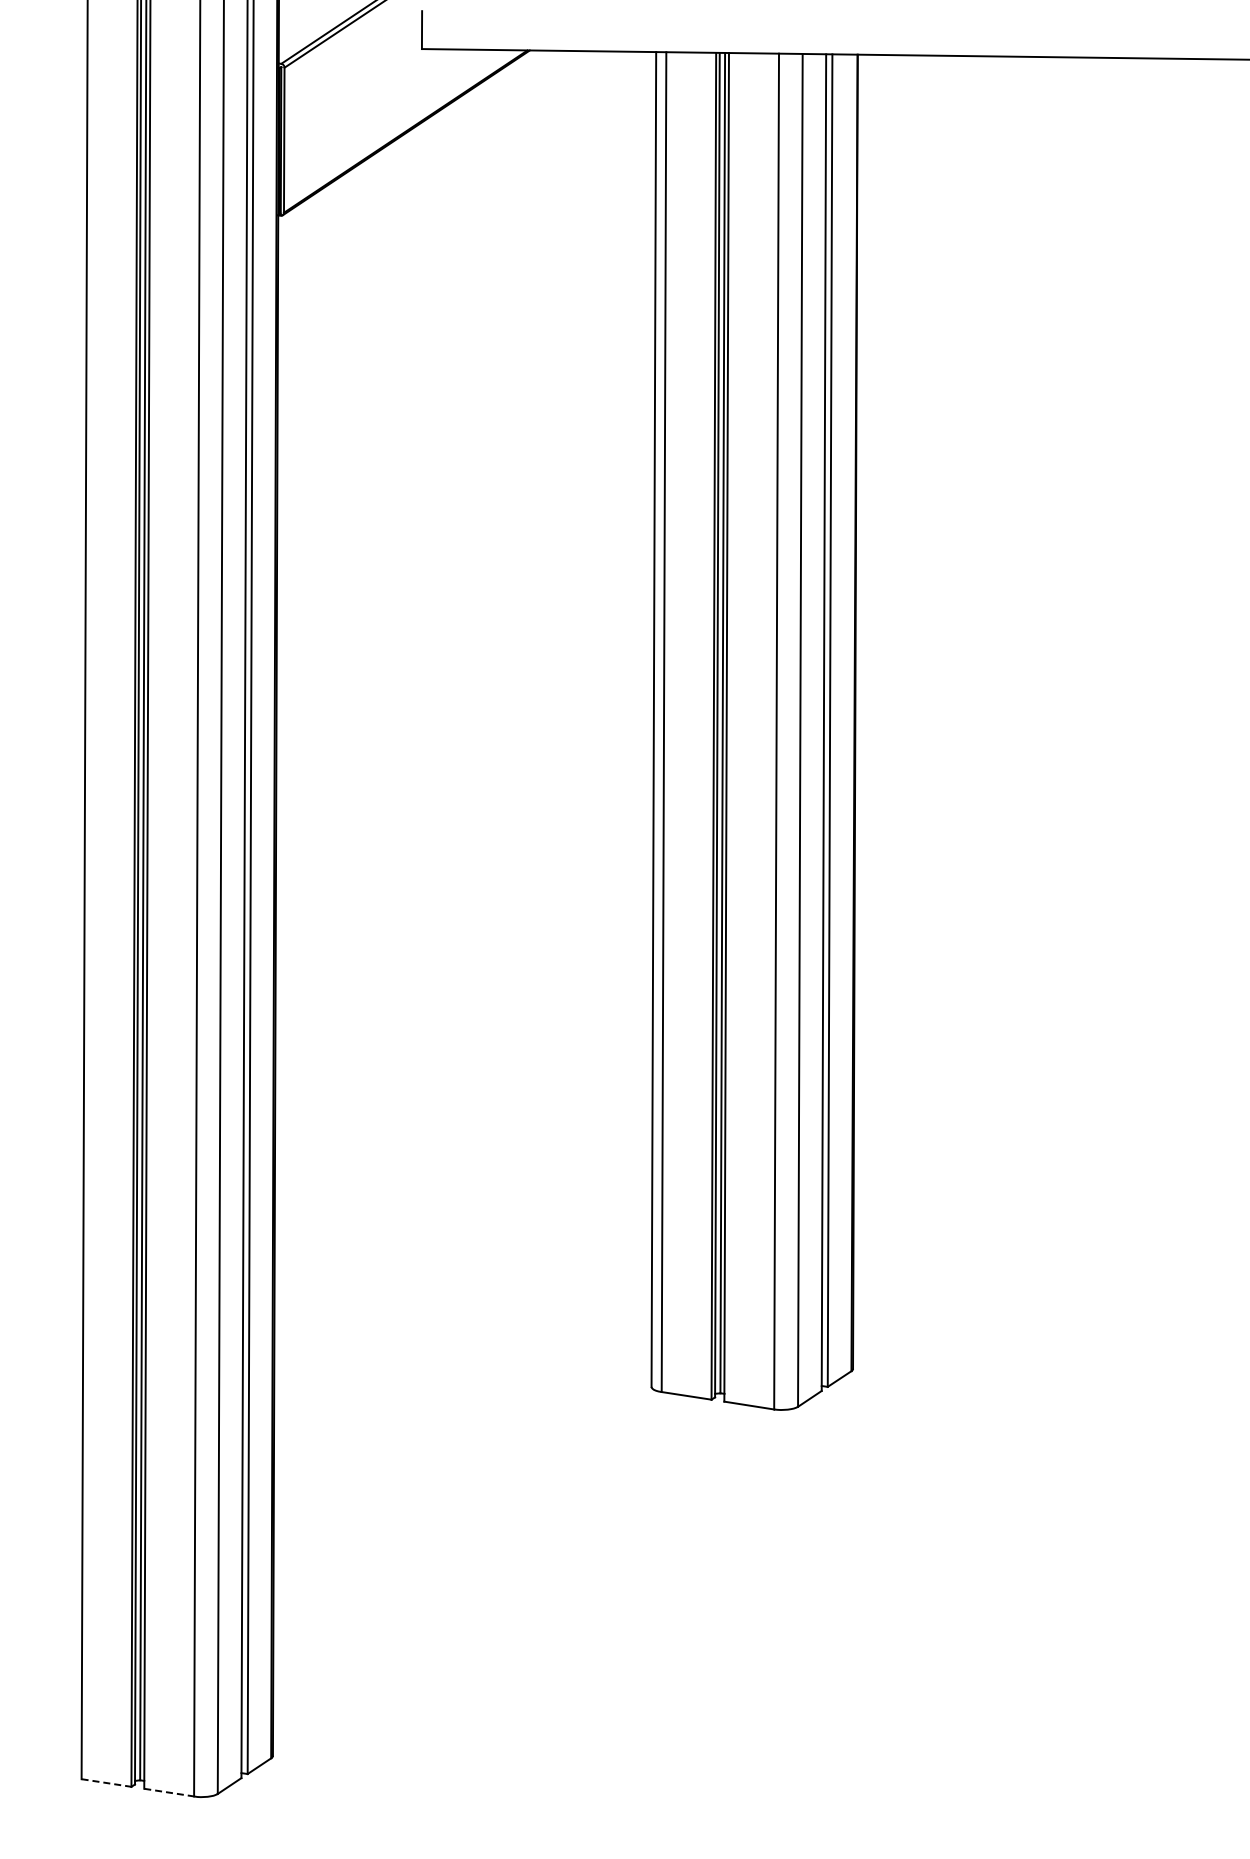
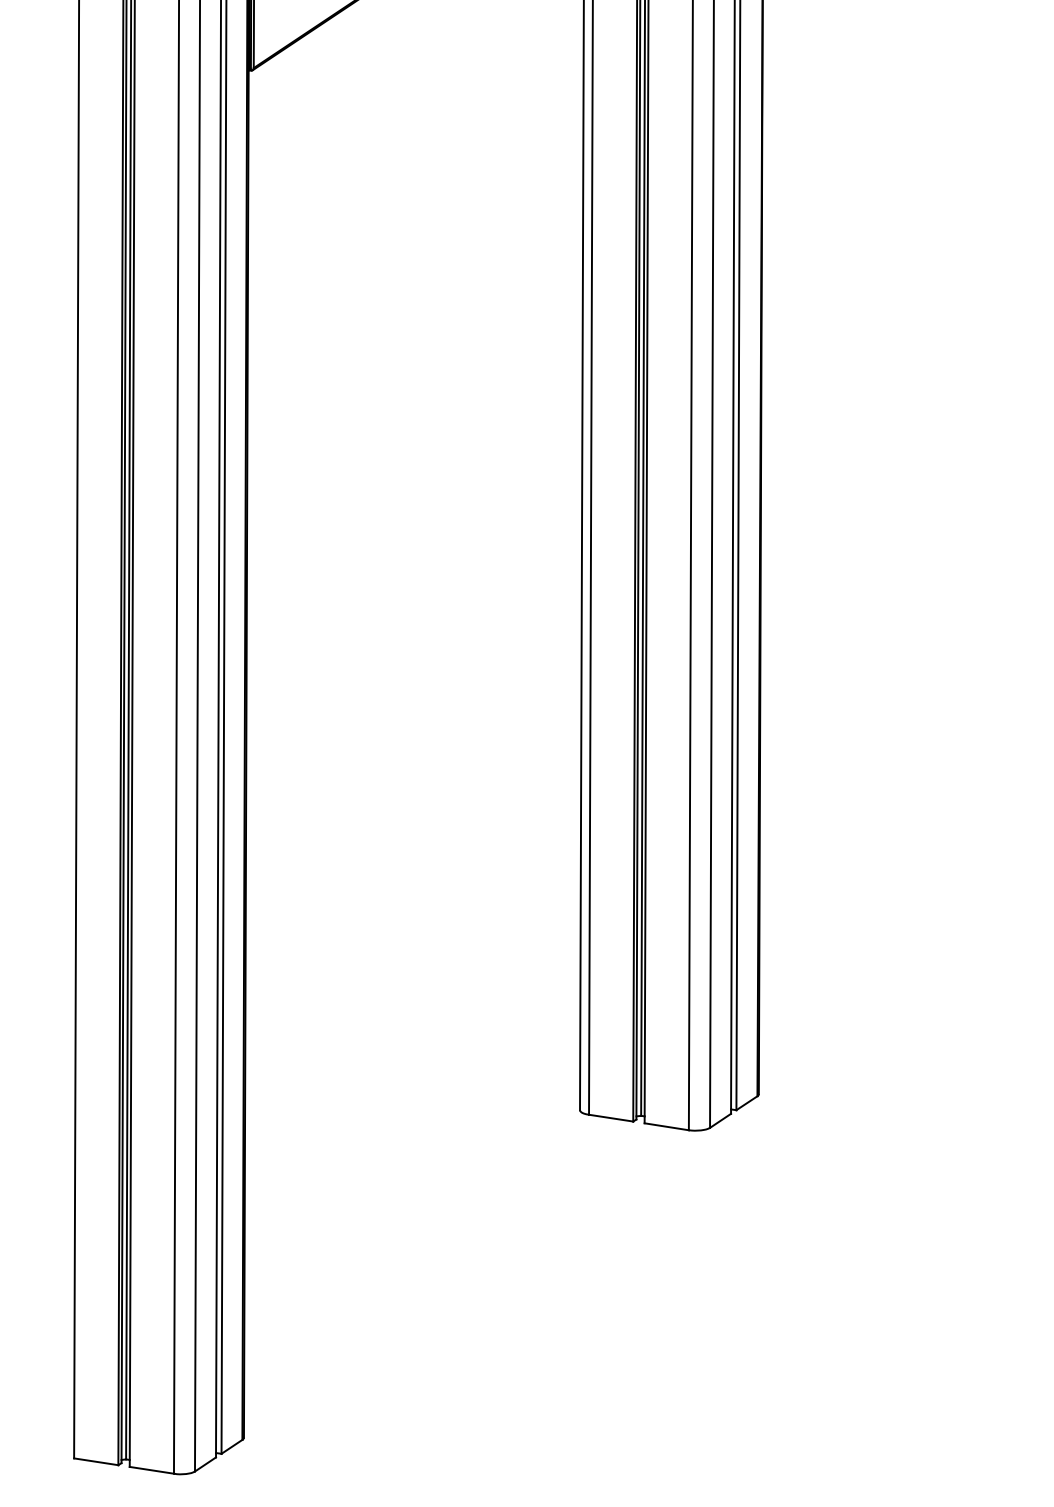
line: (107, 1783) -> (97, 1462), dashed -> solid
line: (169, 1792) -> (152, 1470), dashed -> solid

